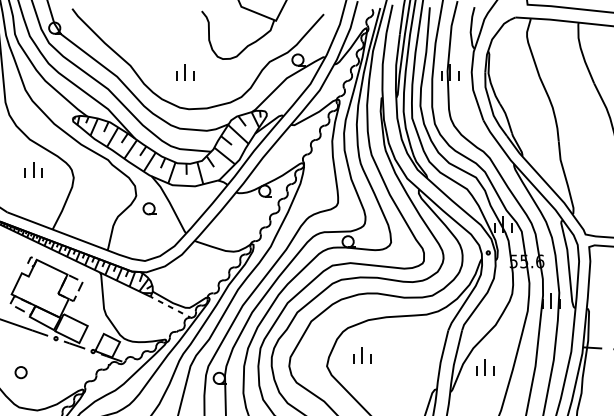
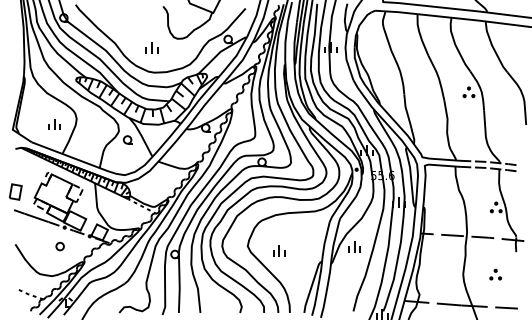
part: (33, 169) -> (54, 124), moved
part: (362, 354) -> (279, 250), moved
part: (20, 372) -> (59, 246), moved

